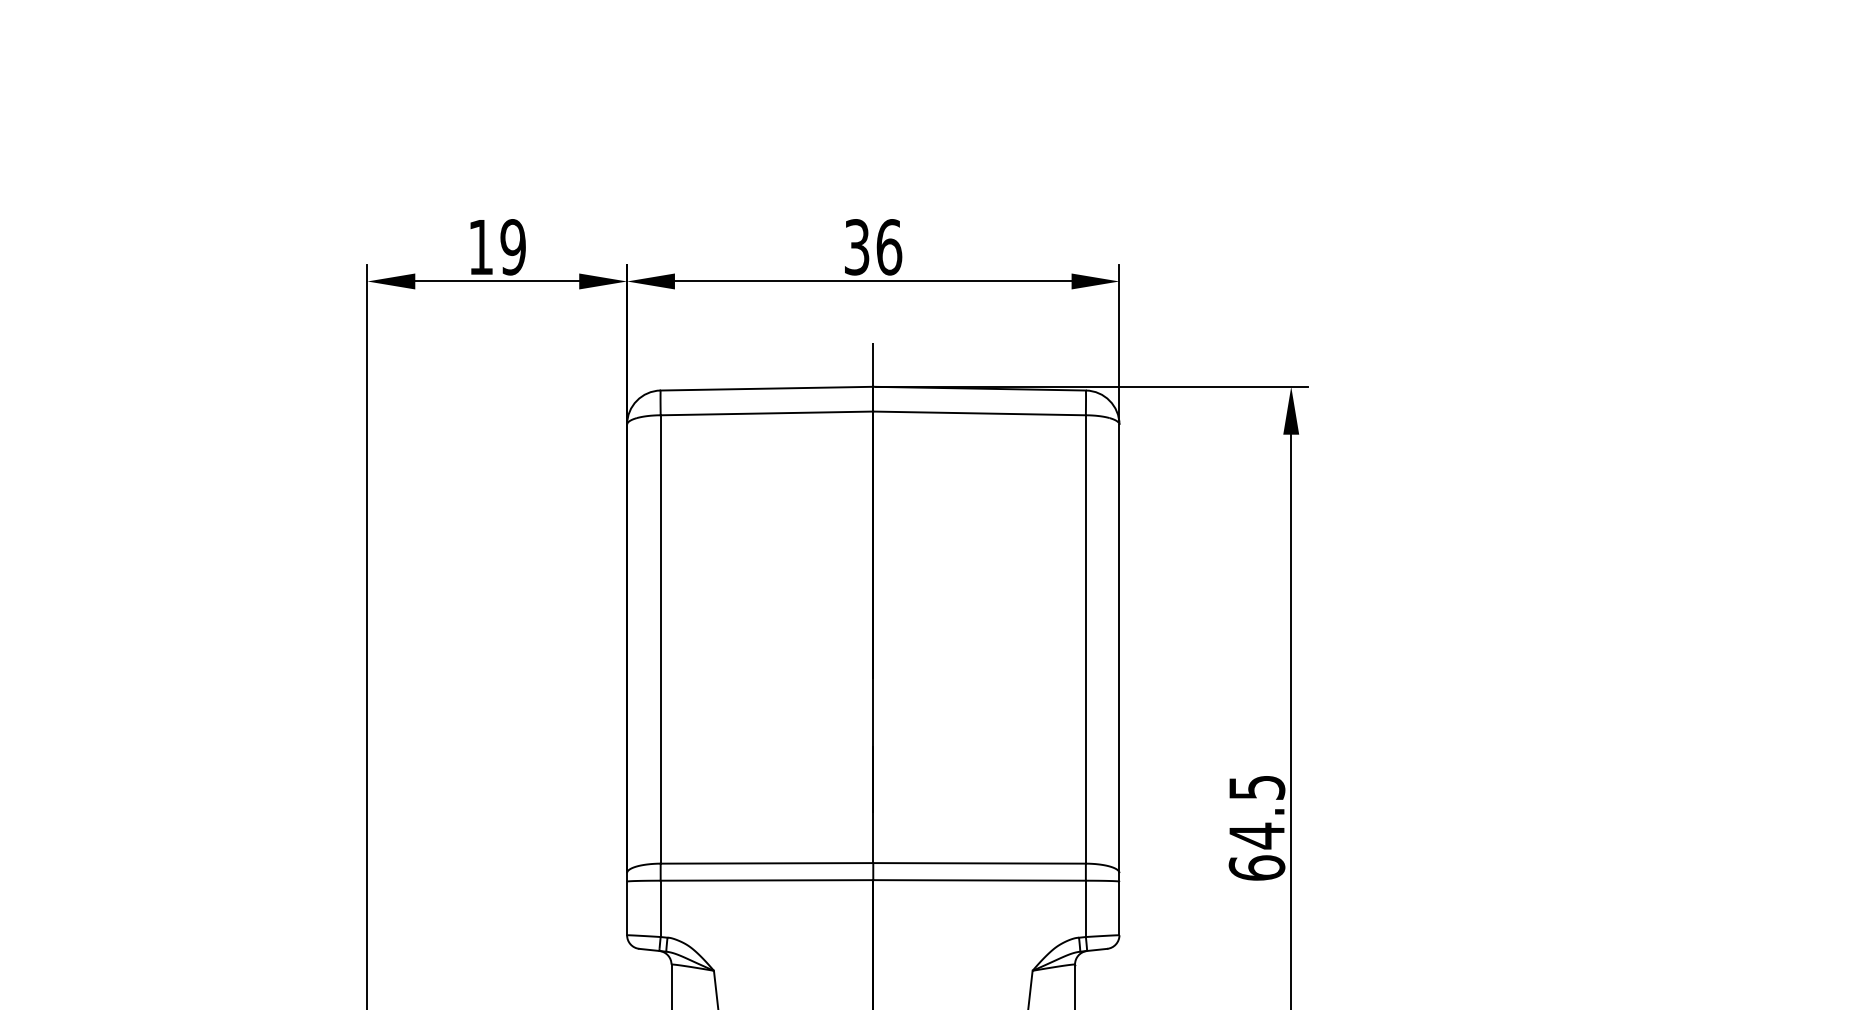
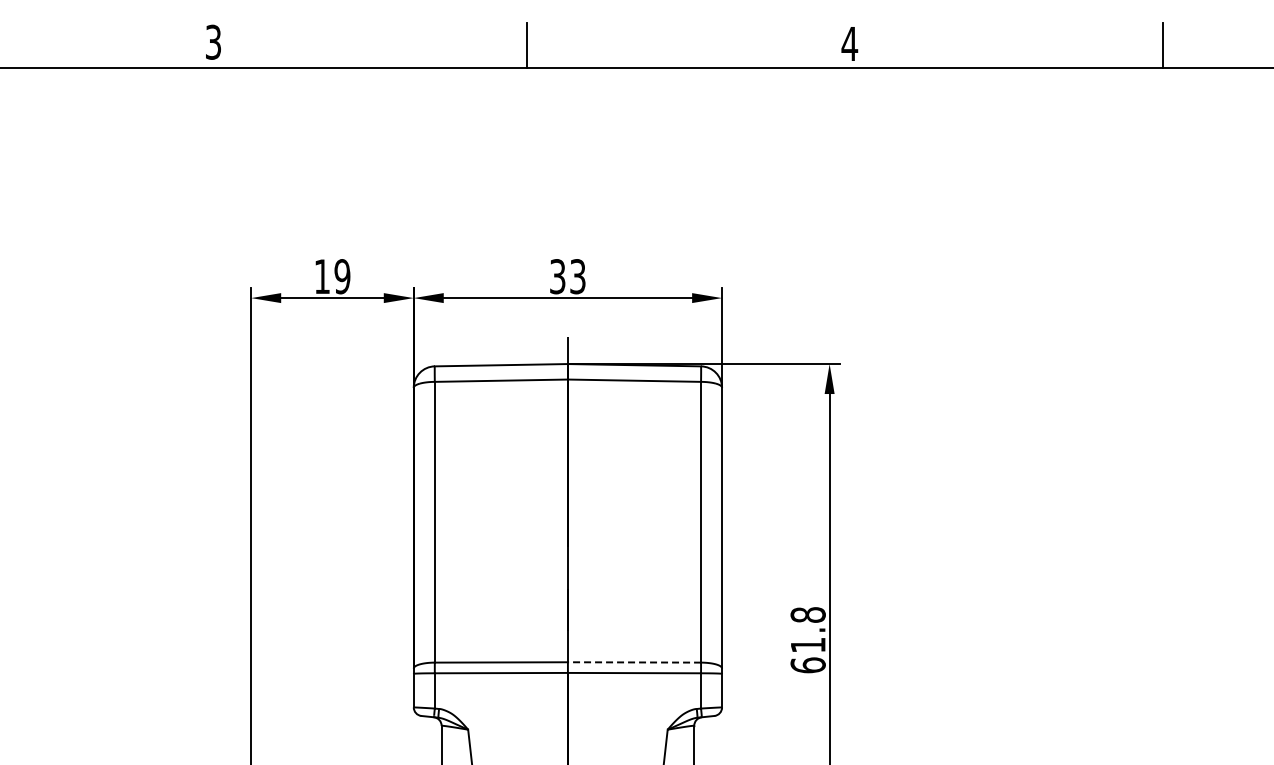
text: (890, 246) -> (578, 276), 36 -> 33
text: (1255, 812) -> (807, 630), 64.5 -> 61.8
line: (979, 863) -> (634, 662), solid -> dashed

